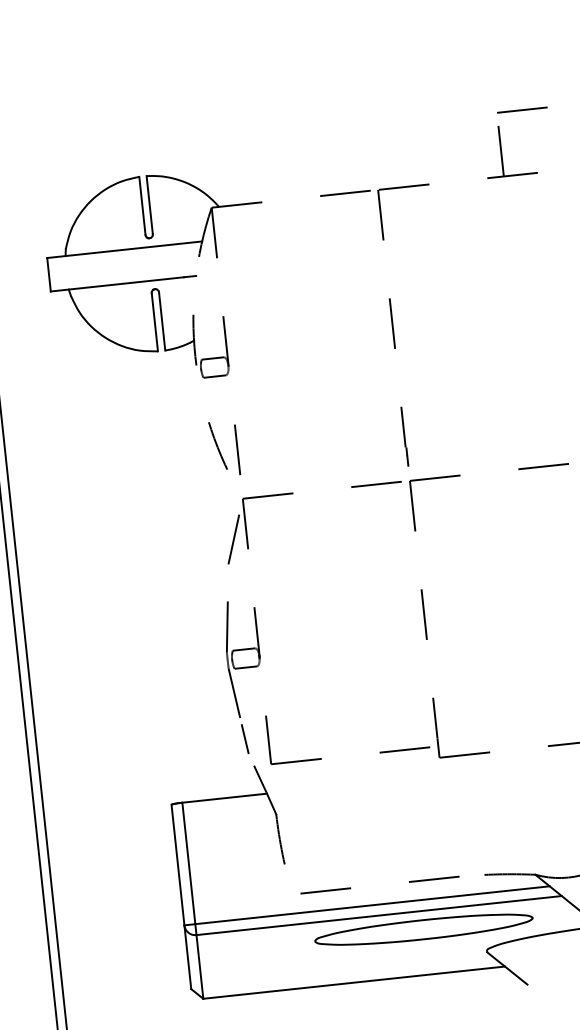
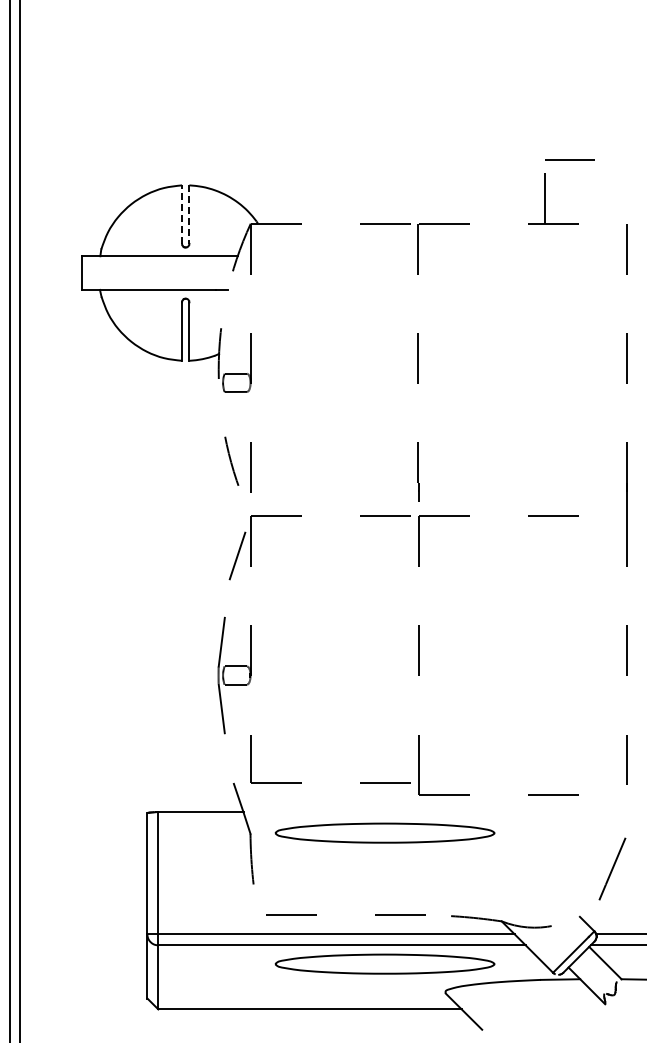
line: (142, 205) -> (182, 214), solid -> dashed
line: (149, 206) -> (189, 215), solid -> dashed
line: (245, 738) -> (227, 755), removed
part: (409, 798) -> (384, 832), added

